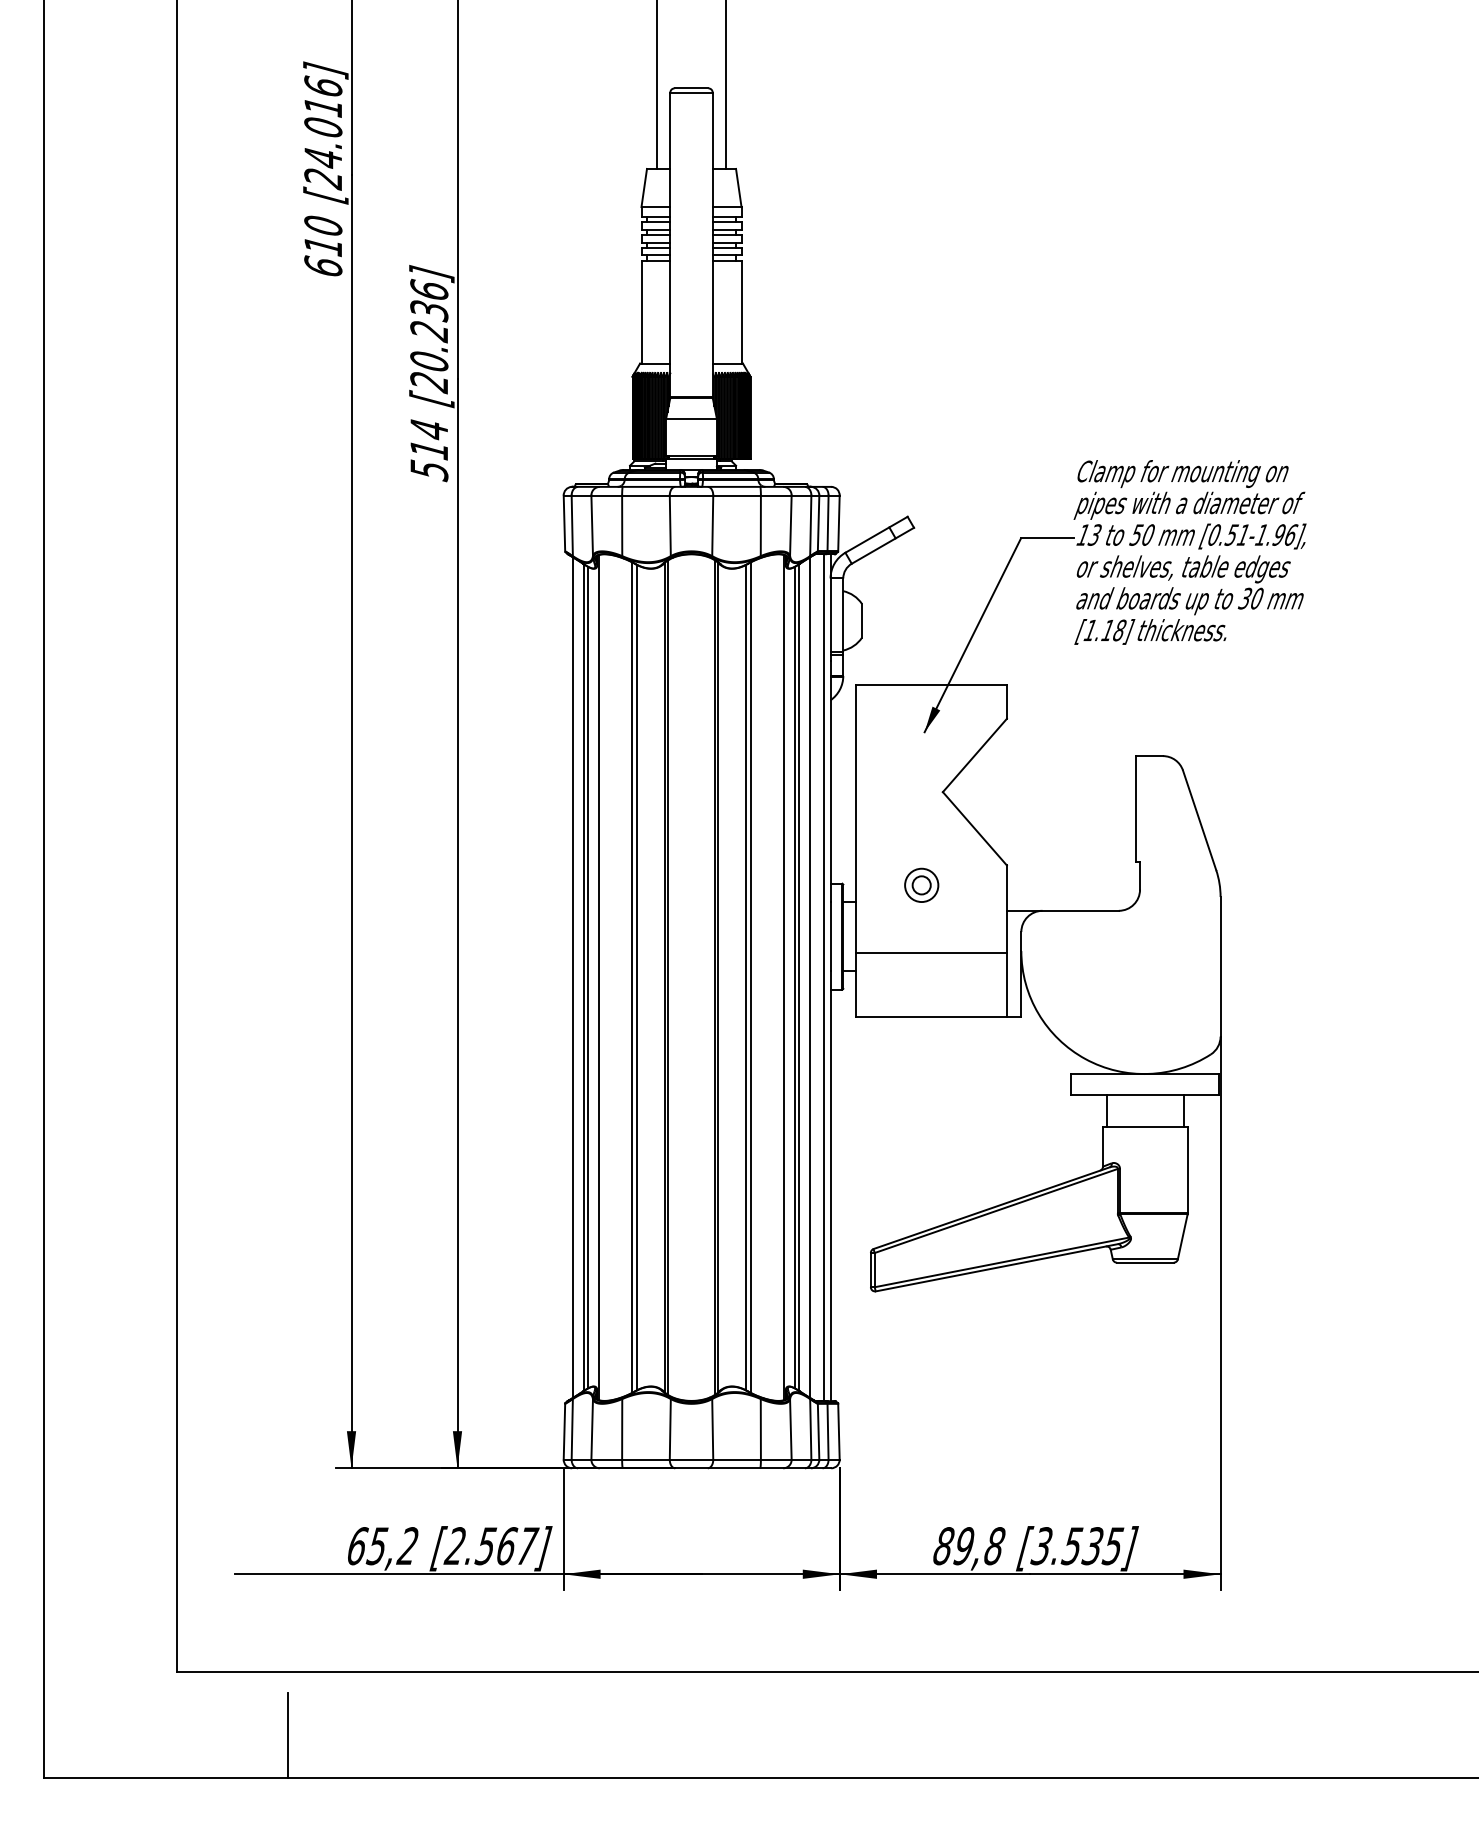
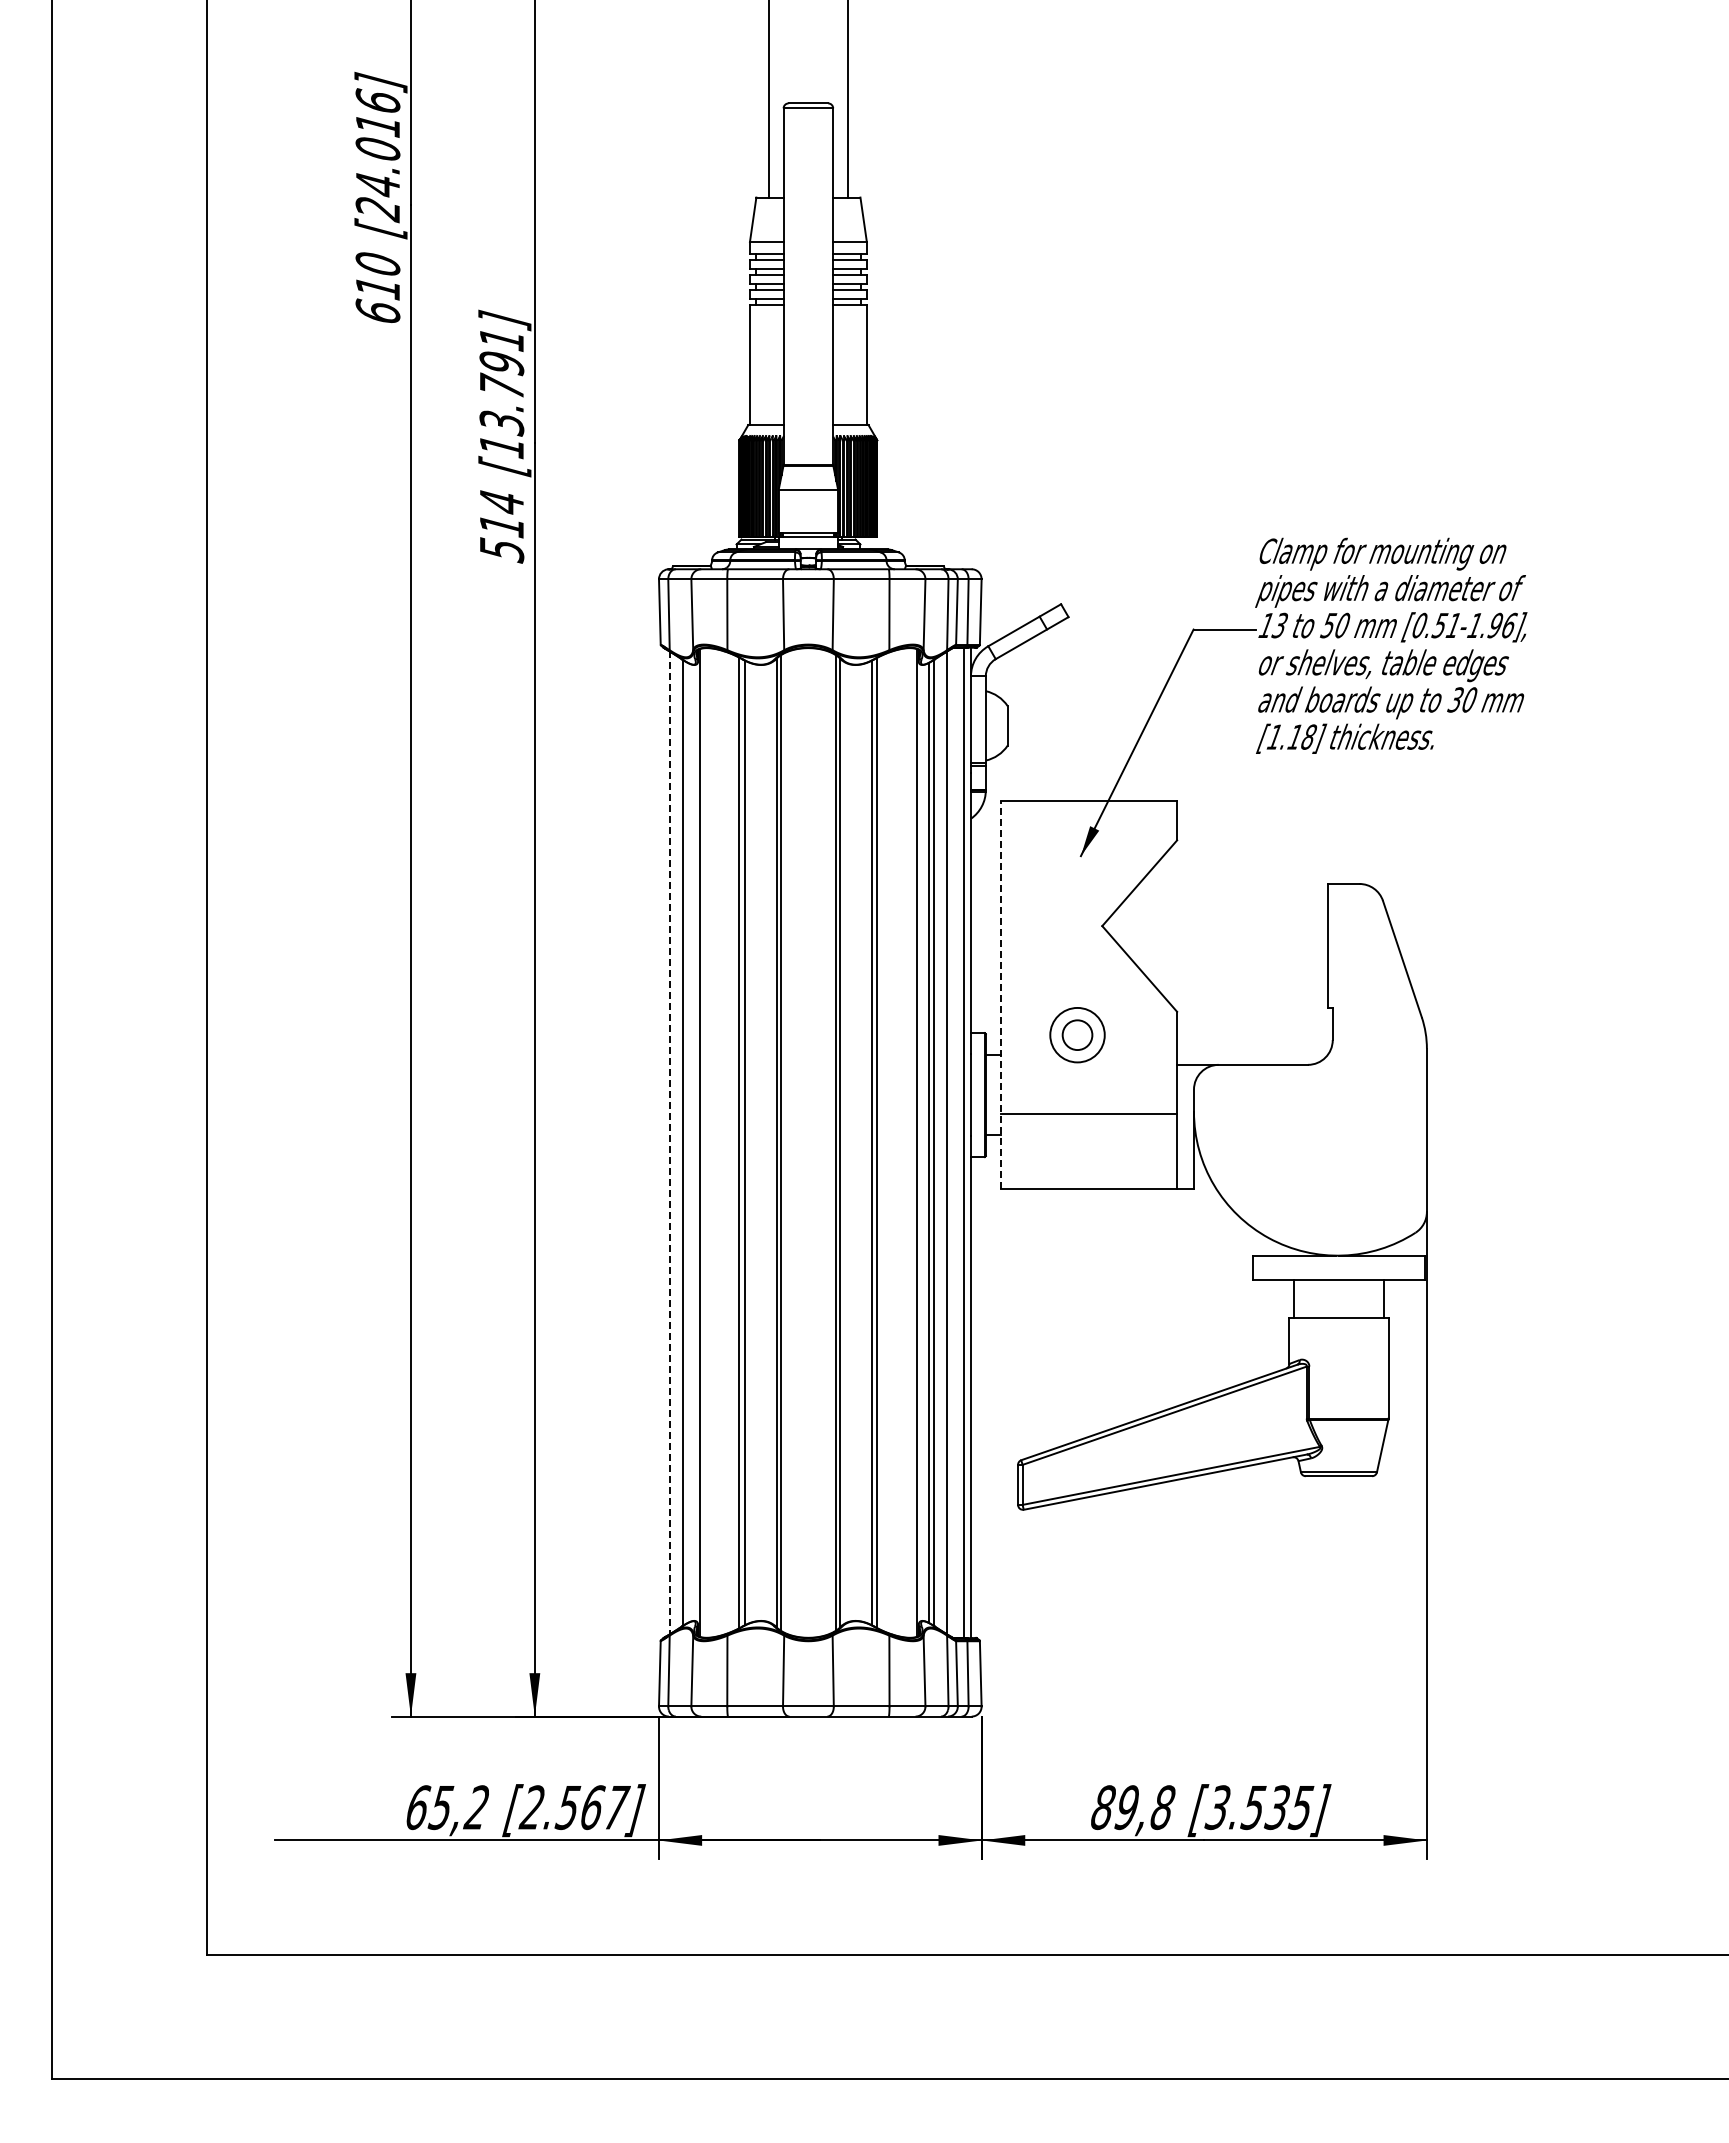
text: (428, 336) -> (501, 393), [20.236] -> [13.791]
line: (855, 850) -> (1000, 994), solid -> dashed
part: (921, 884) -> (1077, 1034), size x1.4
line: (572, 977) -> (669, 1142), solid -> dashed
line: (588, 977) -> (687, 1142), removed
line: (287, 1735) -> (336, 2028), removed

